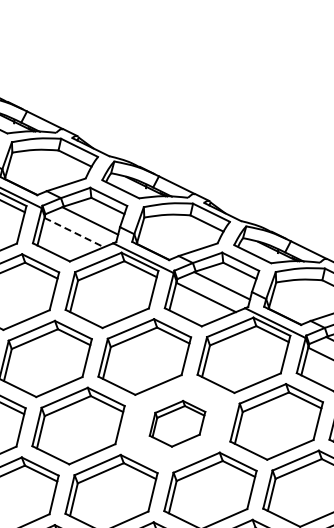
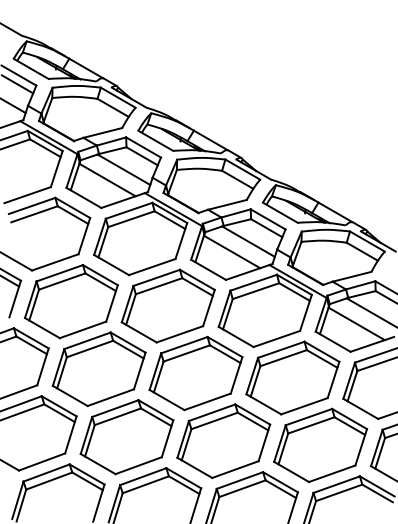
line: (74, 233) -> (107, 180), dashed -> solid
part: (177, 423) -> (195, 373), size x1.67

